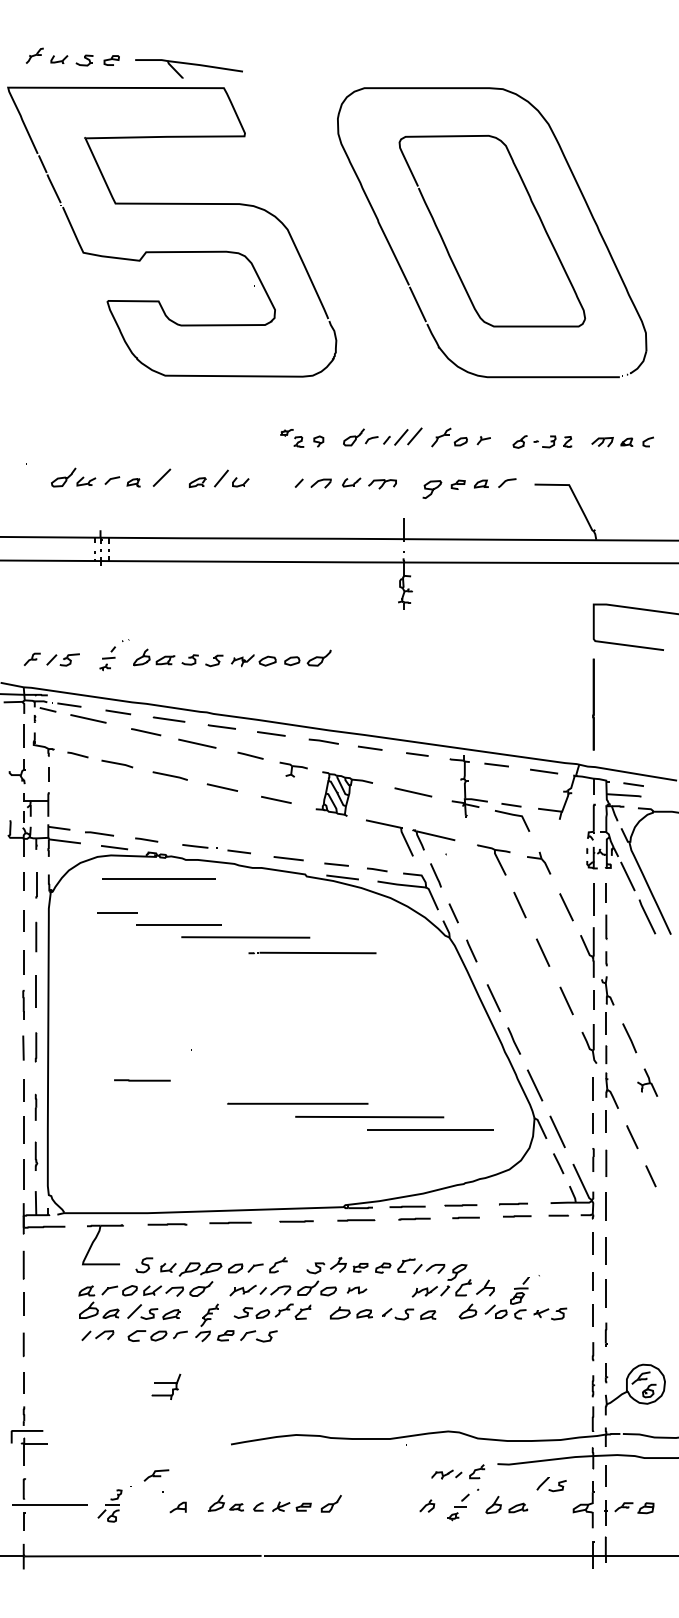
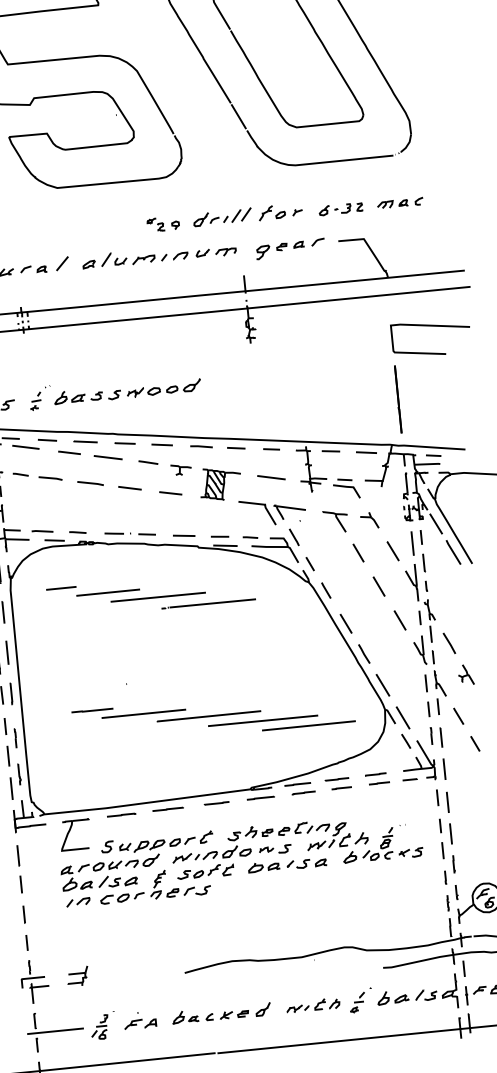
part: (271, 483) -> (143, 259), added
line: (158, 878) -> (143, 713), moved
curve: (382, 1290) -> (285, 848), added
part: (166, 1386) -> (77, 976), moved
part: (458, 1471) -> (306, 1005), moved
part: (156, 1475) -> (133, 1024), moved
part: (551, 1484) -> (426, 995), moved

